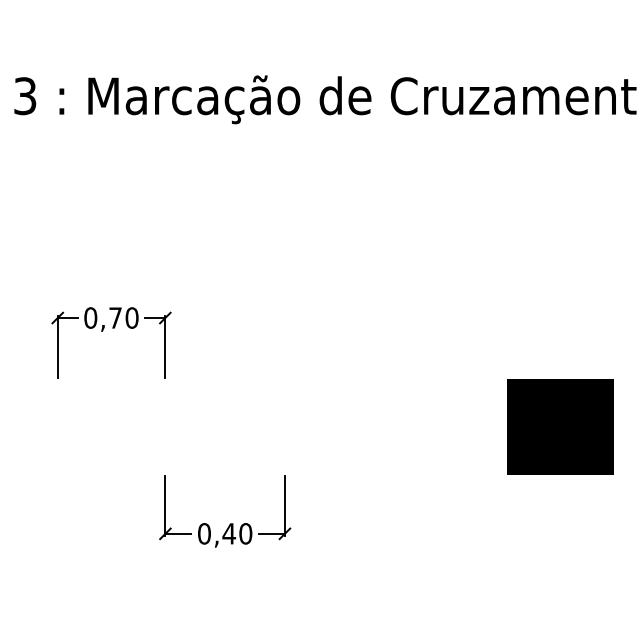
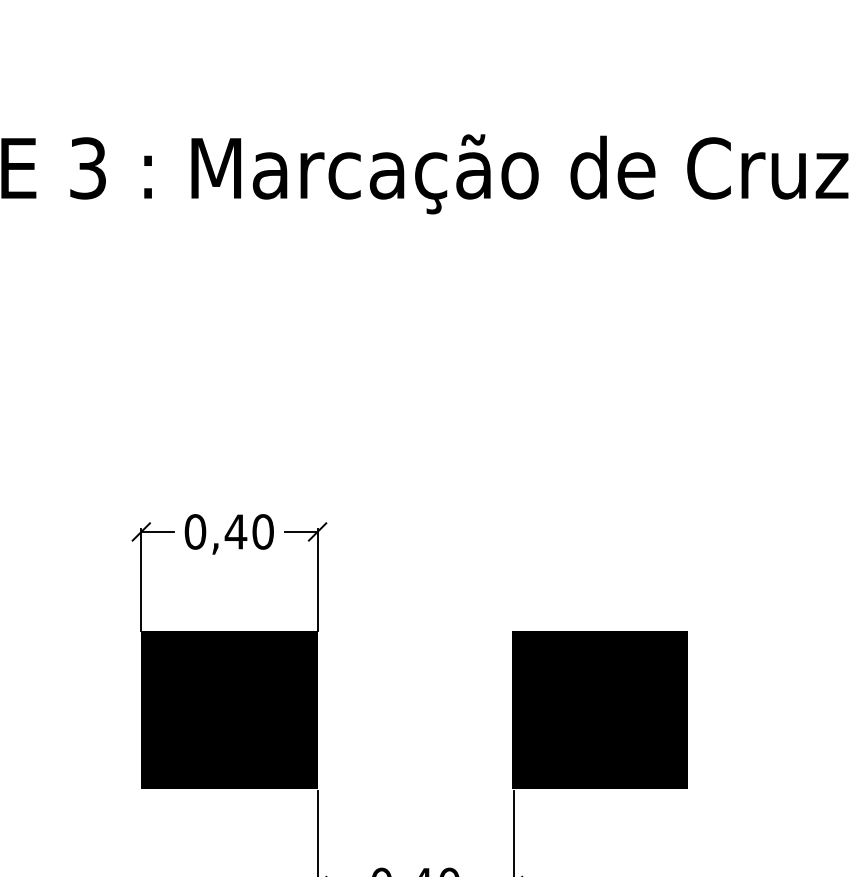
text: (115, 317) -> (235, 531), 0,70 -> 0,40
fill: (111, 426) -> (229, 709), added
fill: (337, 426) -> (599, 709), added

